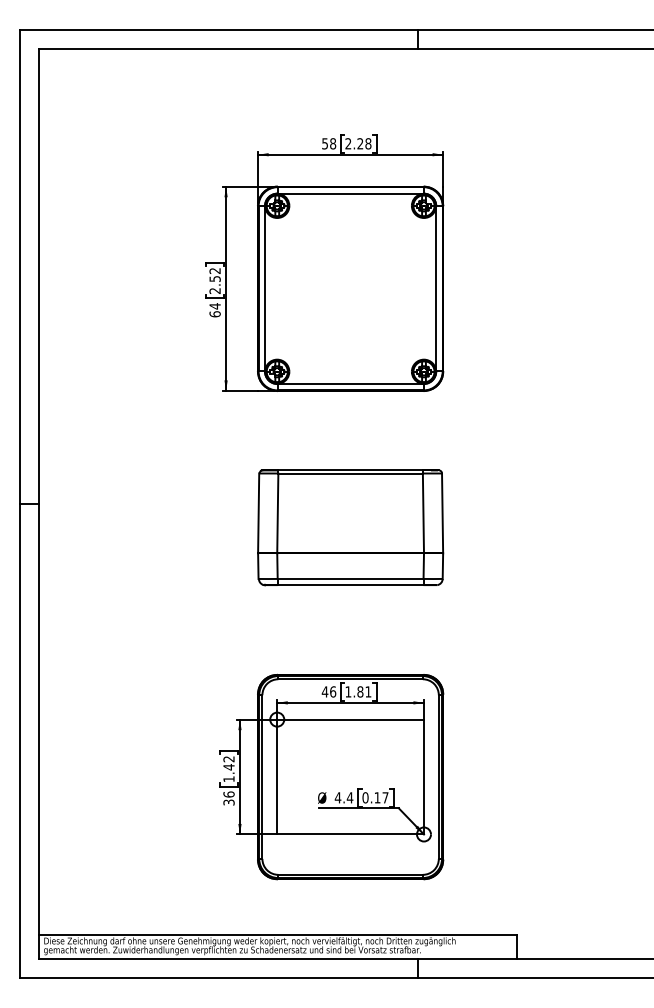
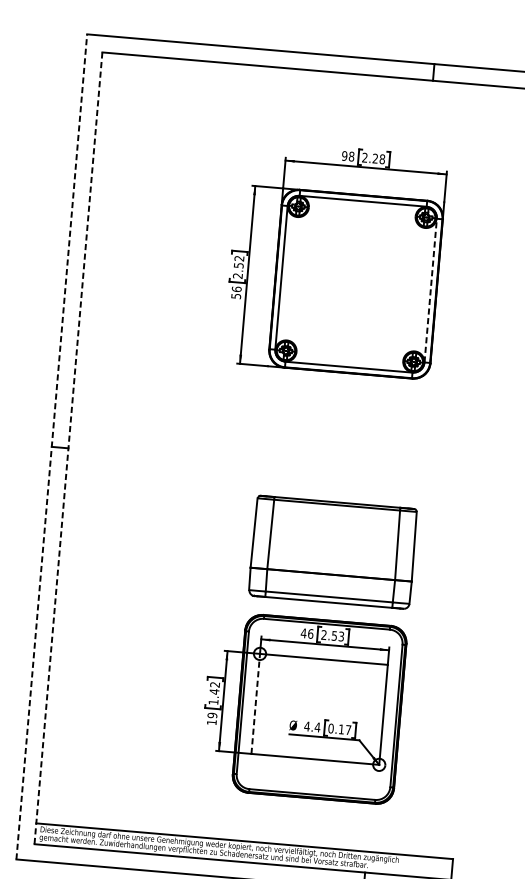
text: (325, 143) -> (345, 155), 58 -> 98
line: (436, 288) -> (430, 290), solid -> dashed
text: (214, 310) -> (235, 292), 64 -> 56
line: (19, 503) -> (51, 446), solid -> dashed
line: (38, 503) -> (68, 447), solid -> dashed
part: (350, 527) -> (333, 552), moved
text: (358, 691) -> (332, 635), 1.81 -> 2.53
line: (277, 776) -> (256, 703), solid -> dashed
text: (228, 798) -> (211, 718), 36 -> 19

